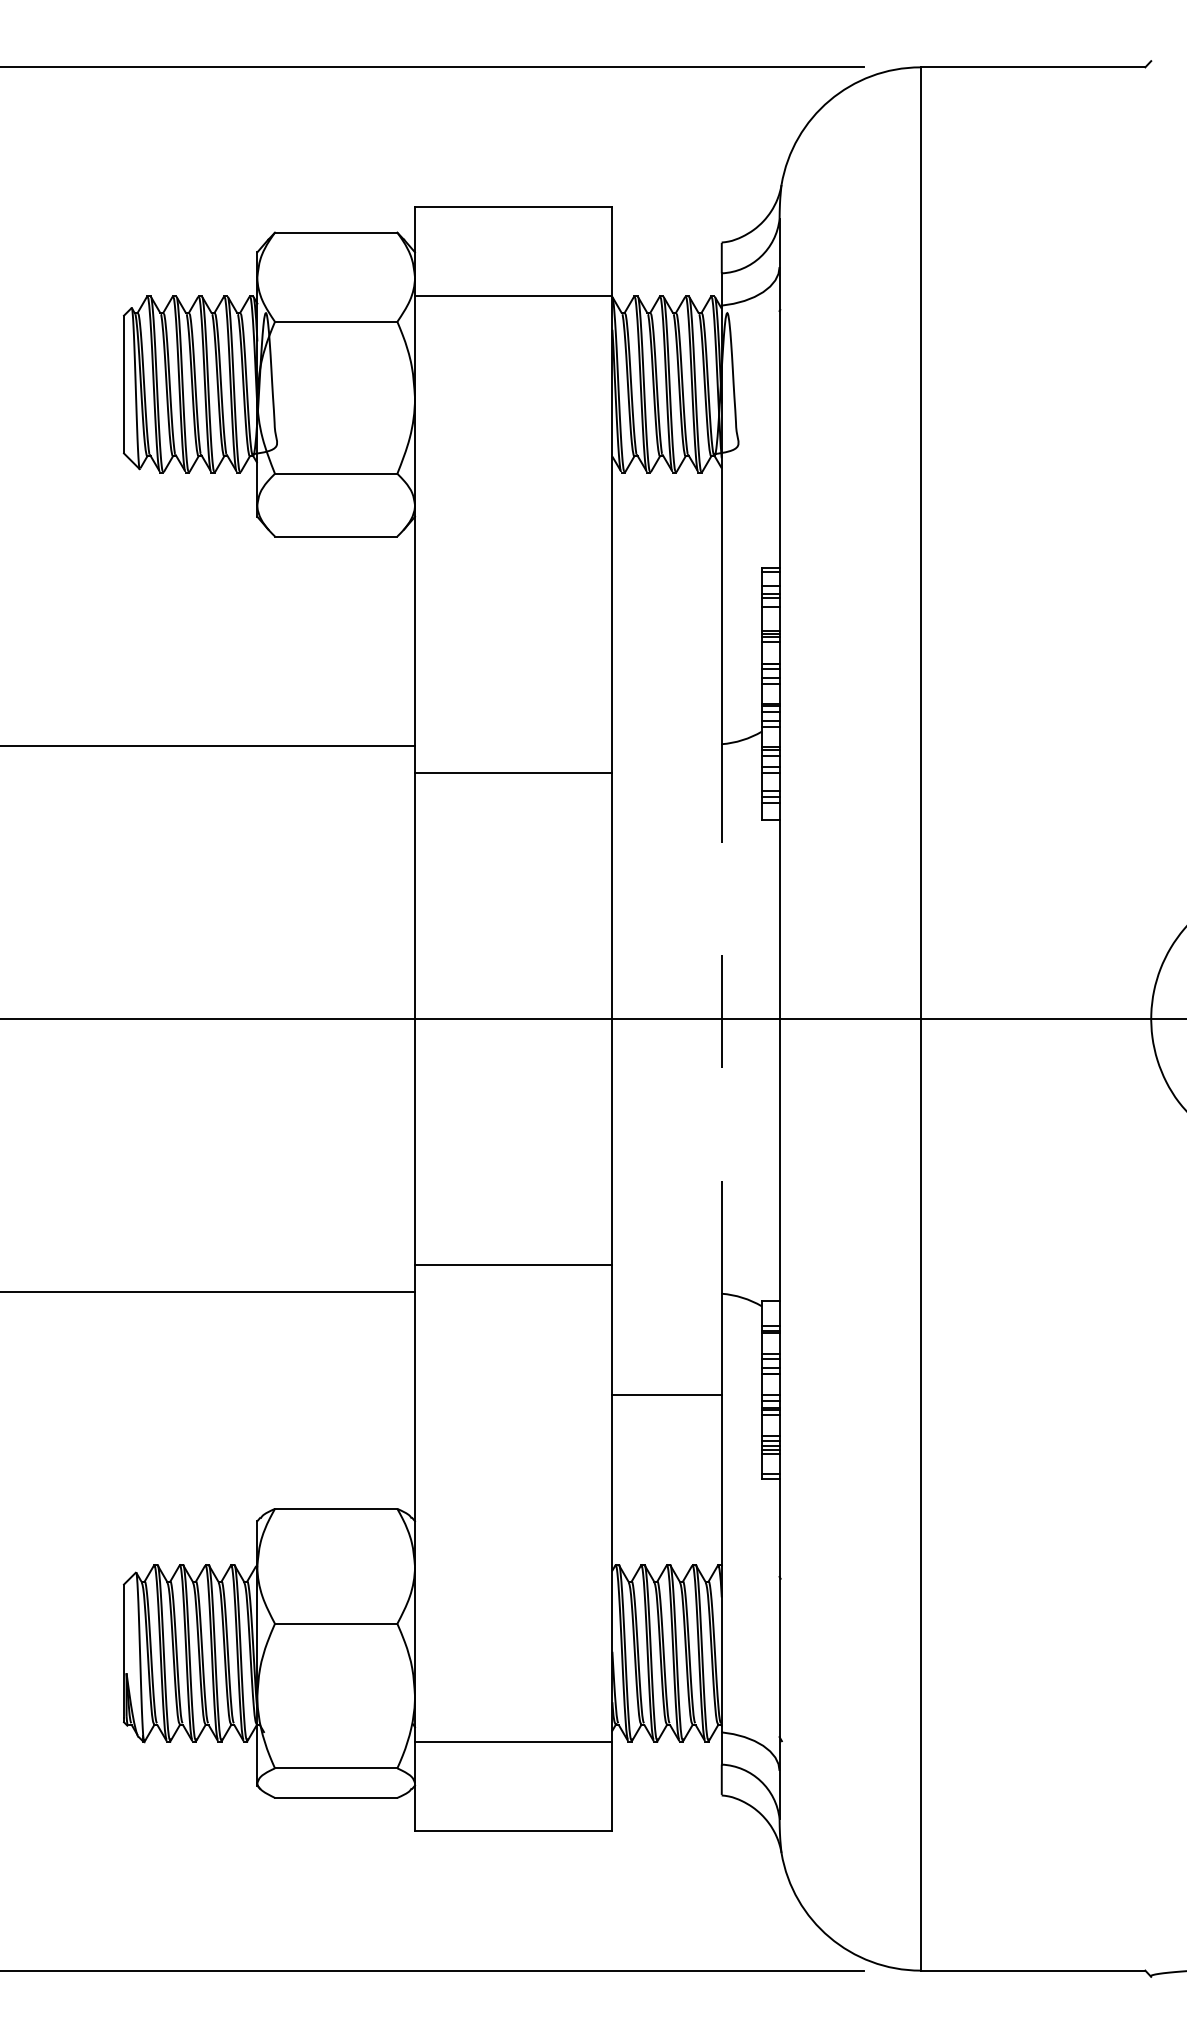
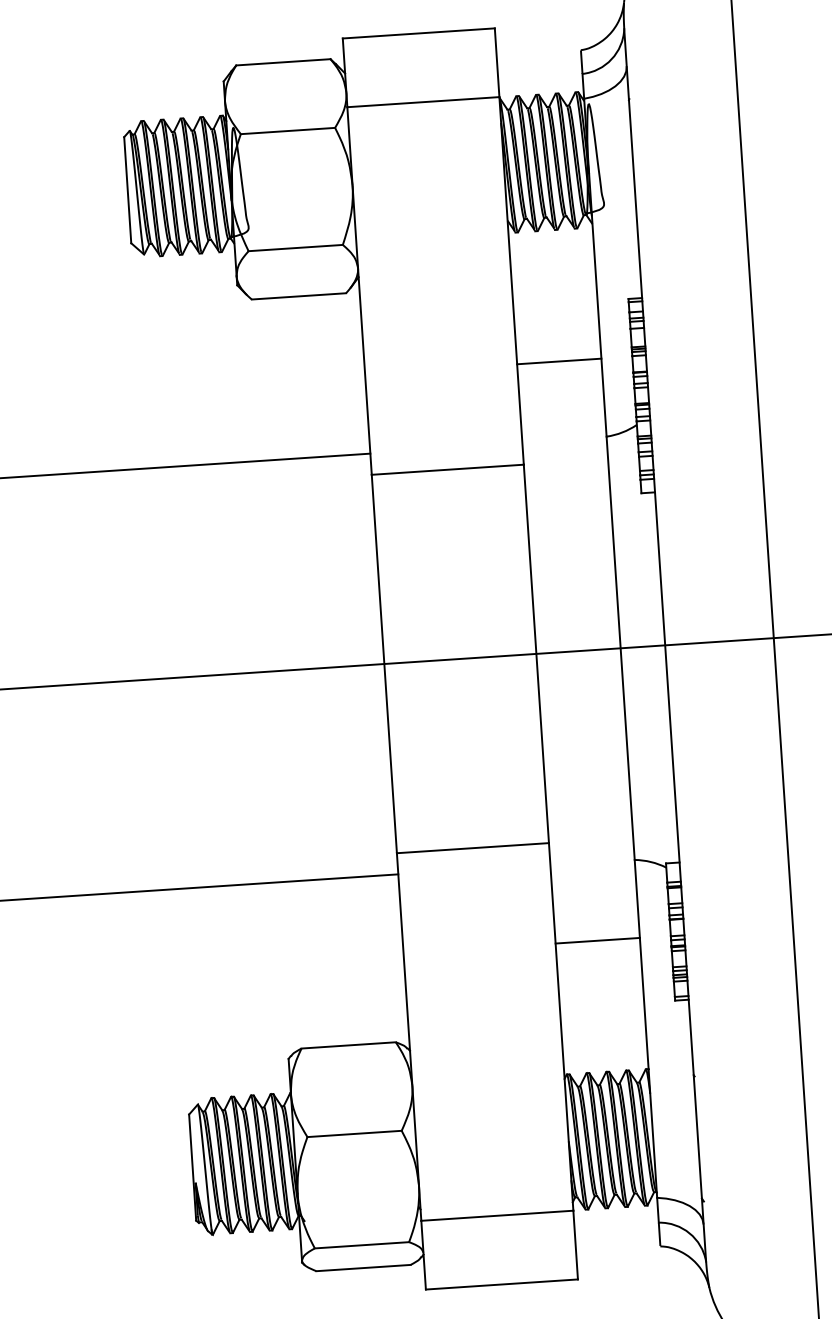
line: (666, 642) -> (558, 361), added
line: (721, 1019) -> (620, 648), dashed -> solid

